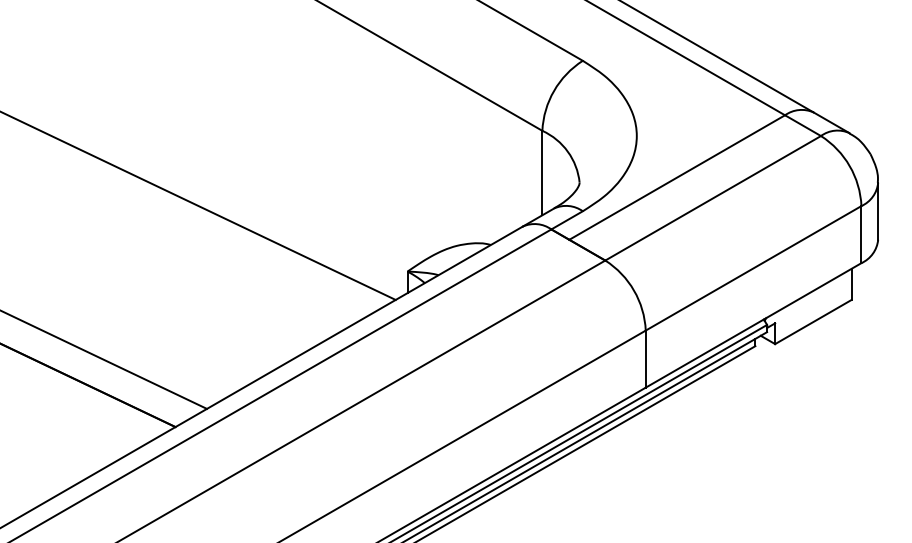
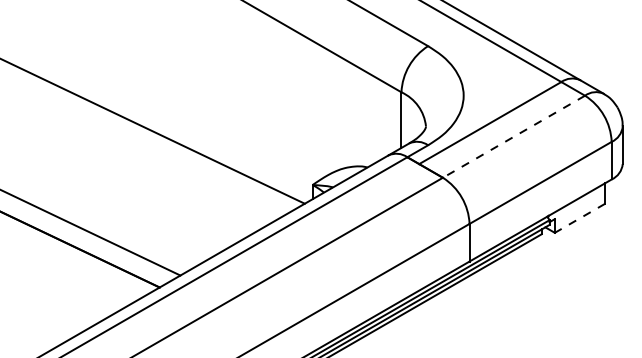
line: (712, 199) -> (513, 137), solid -> dashed
line: (812, 322) -> (579, 218), solid -> dashed

